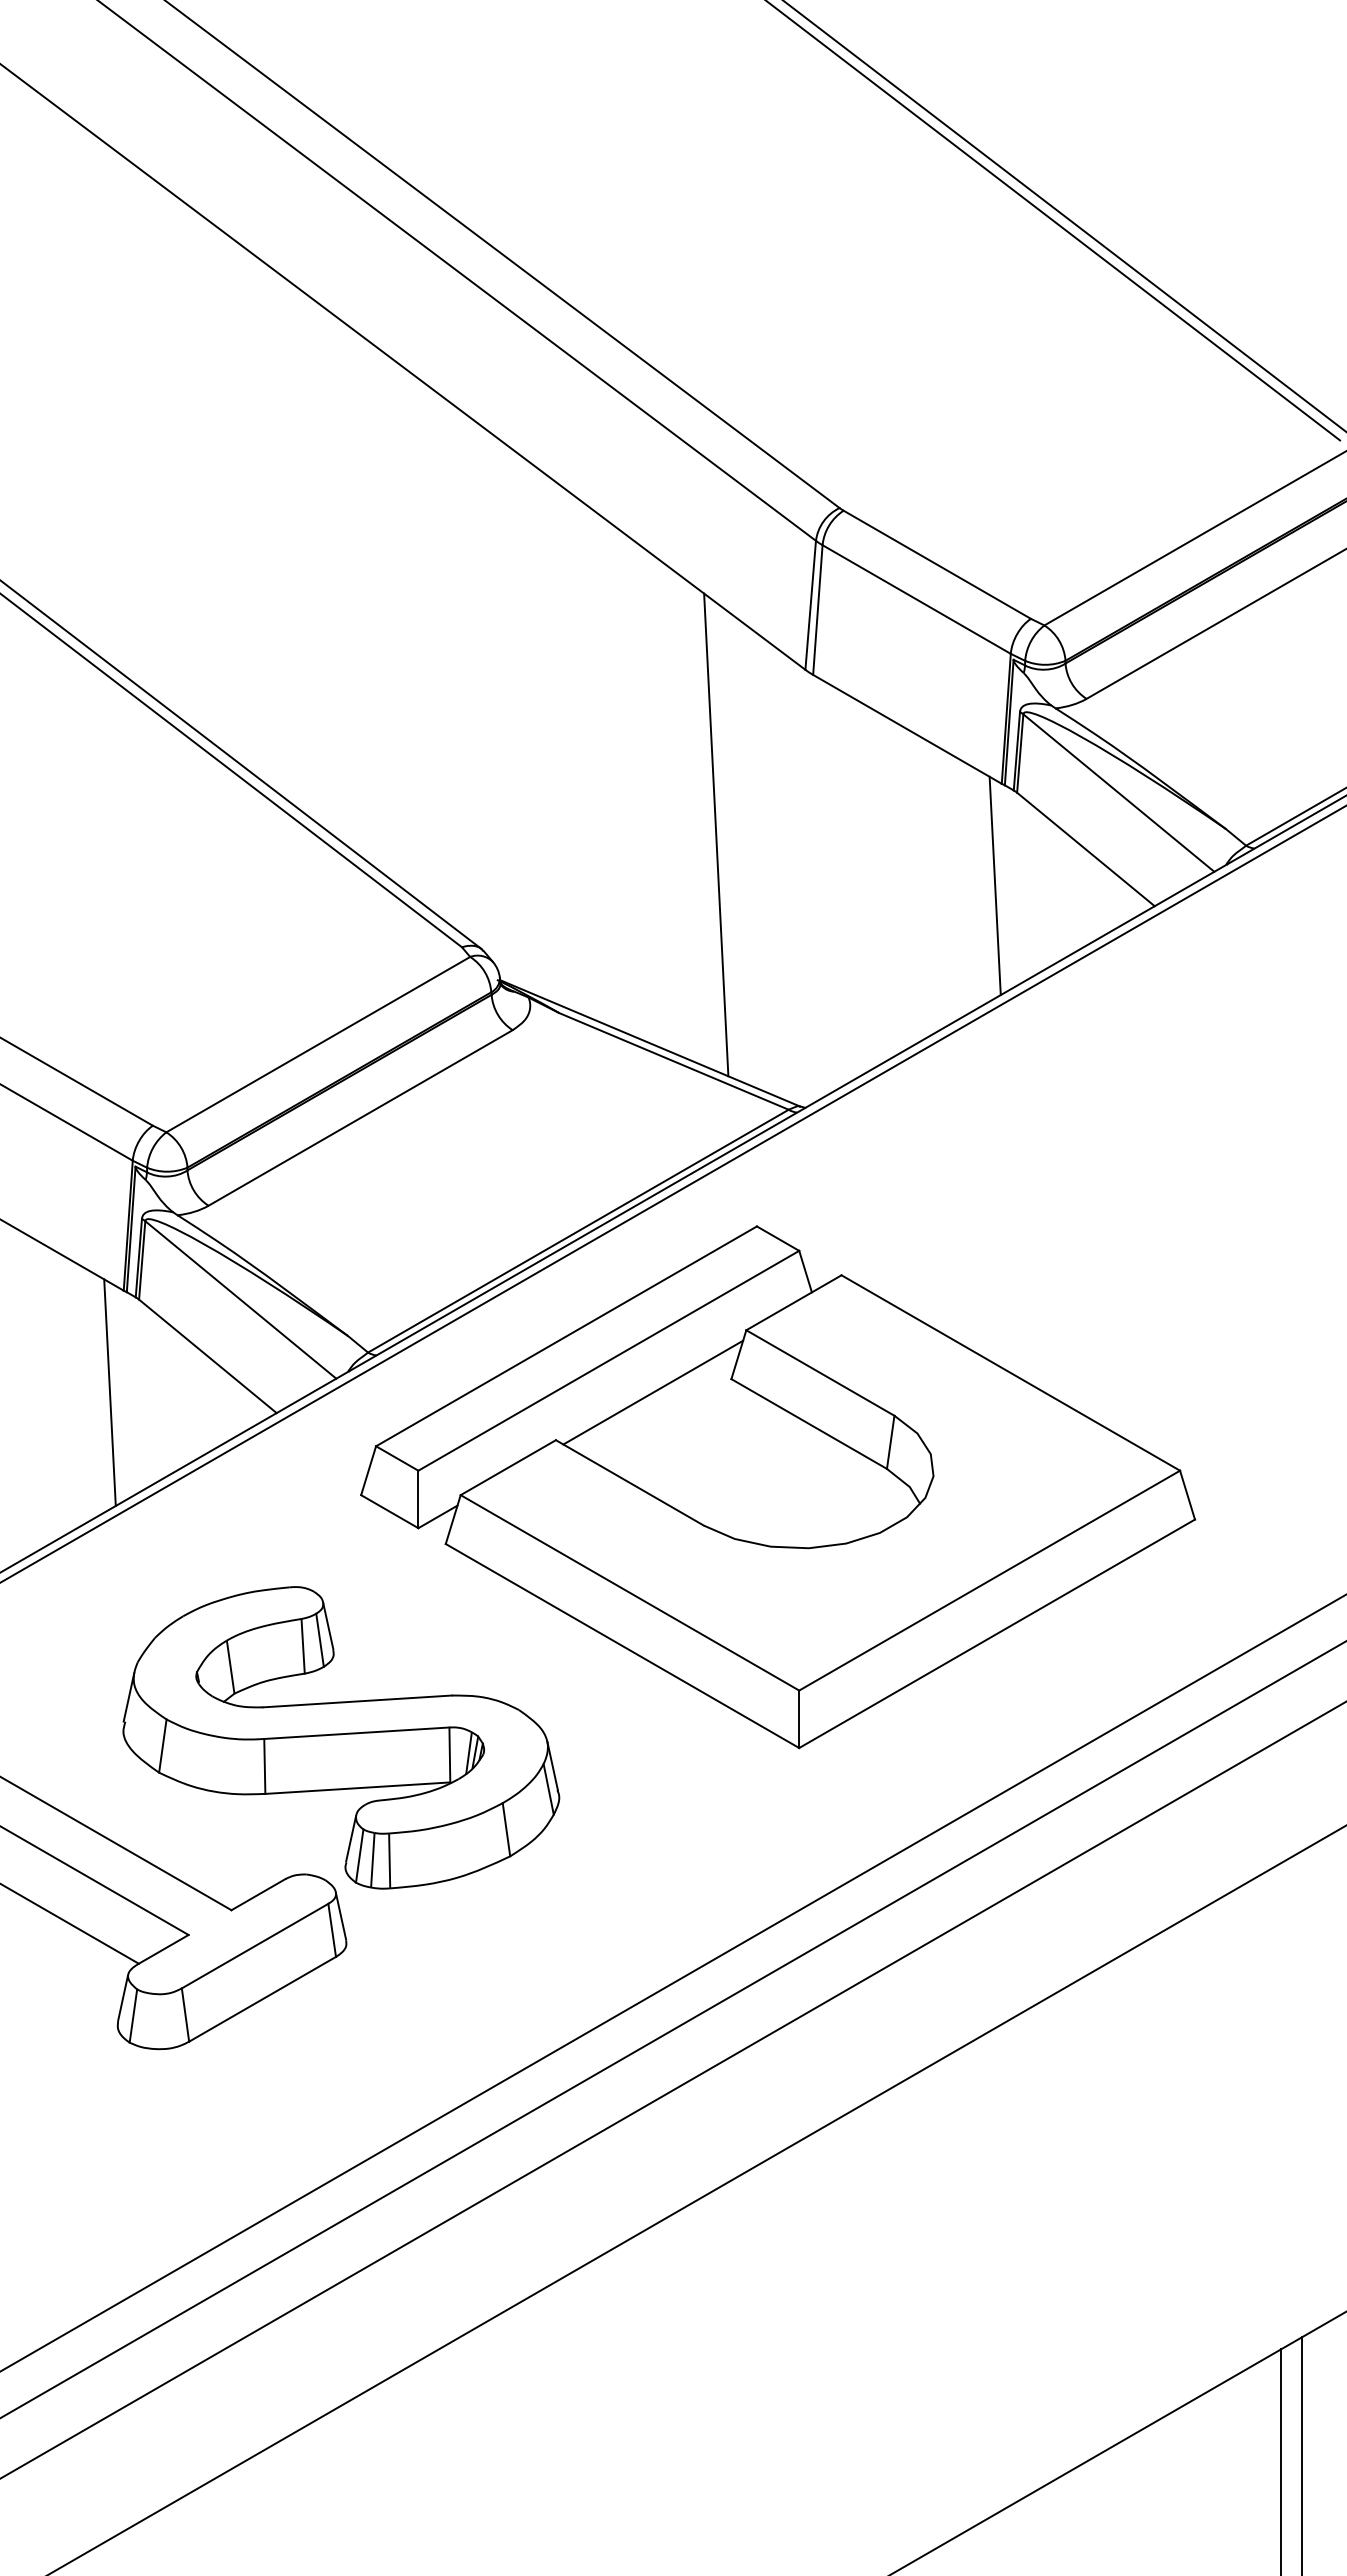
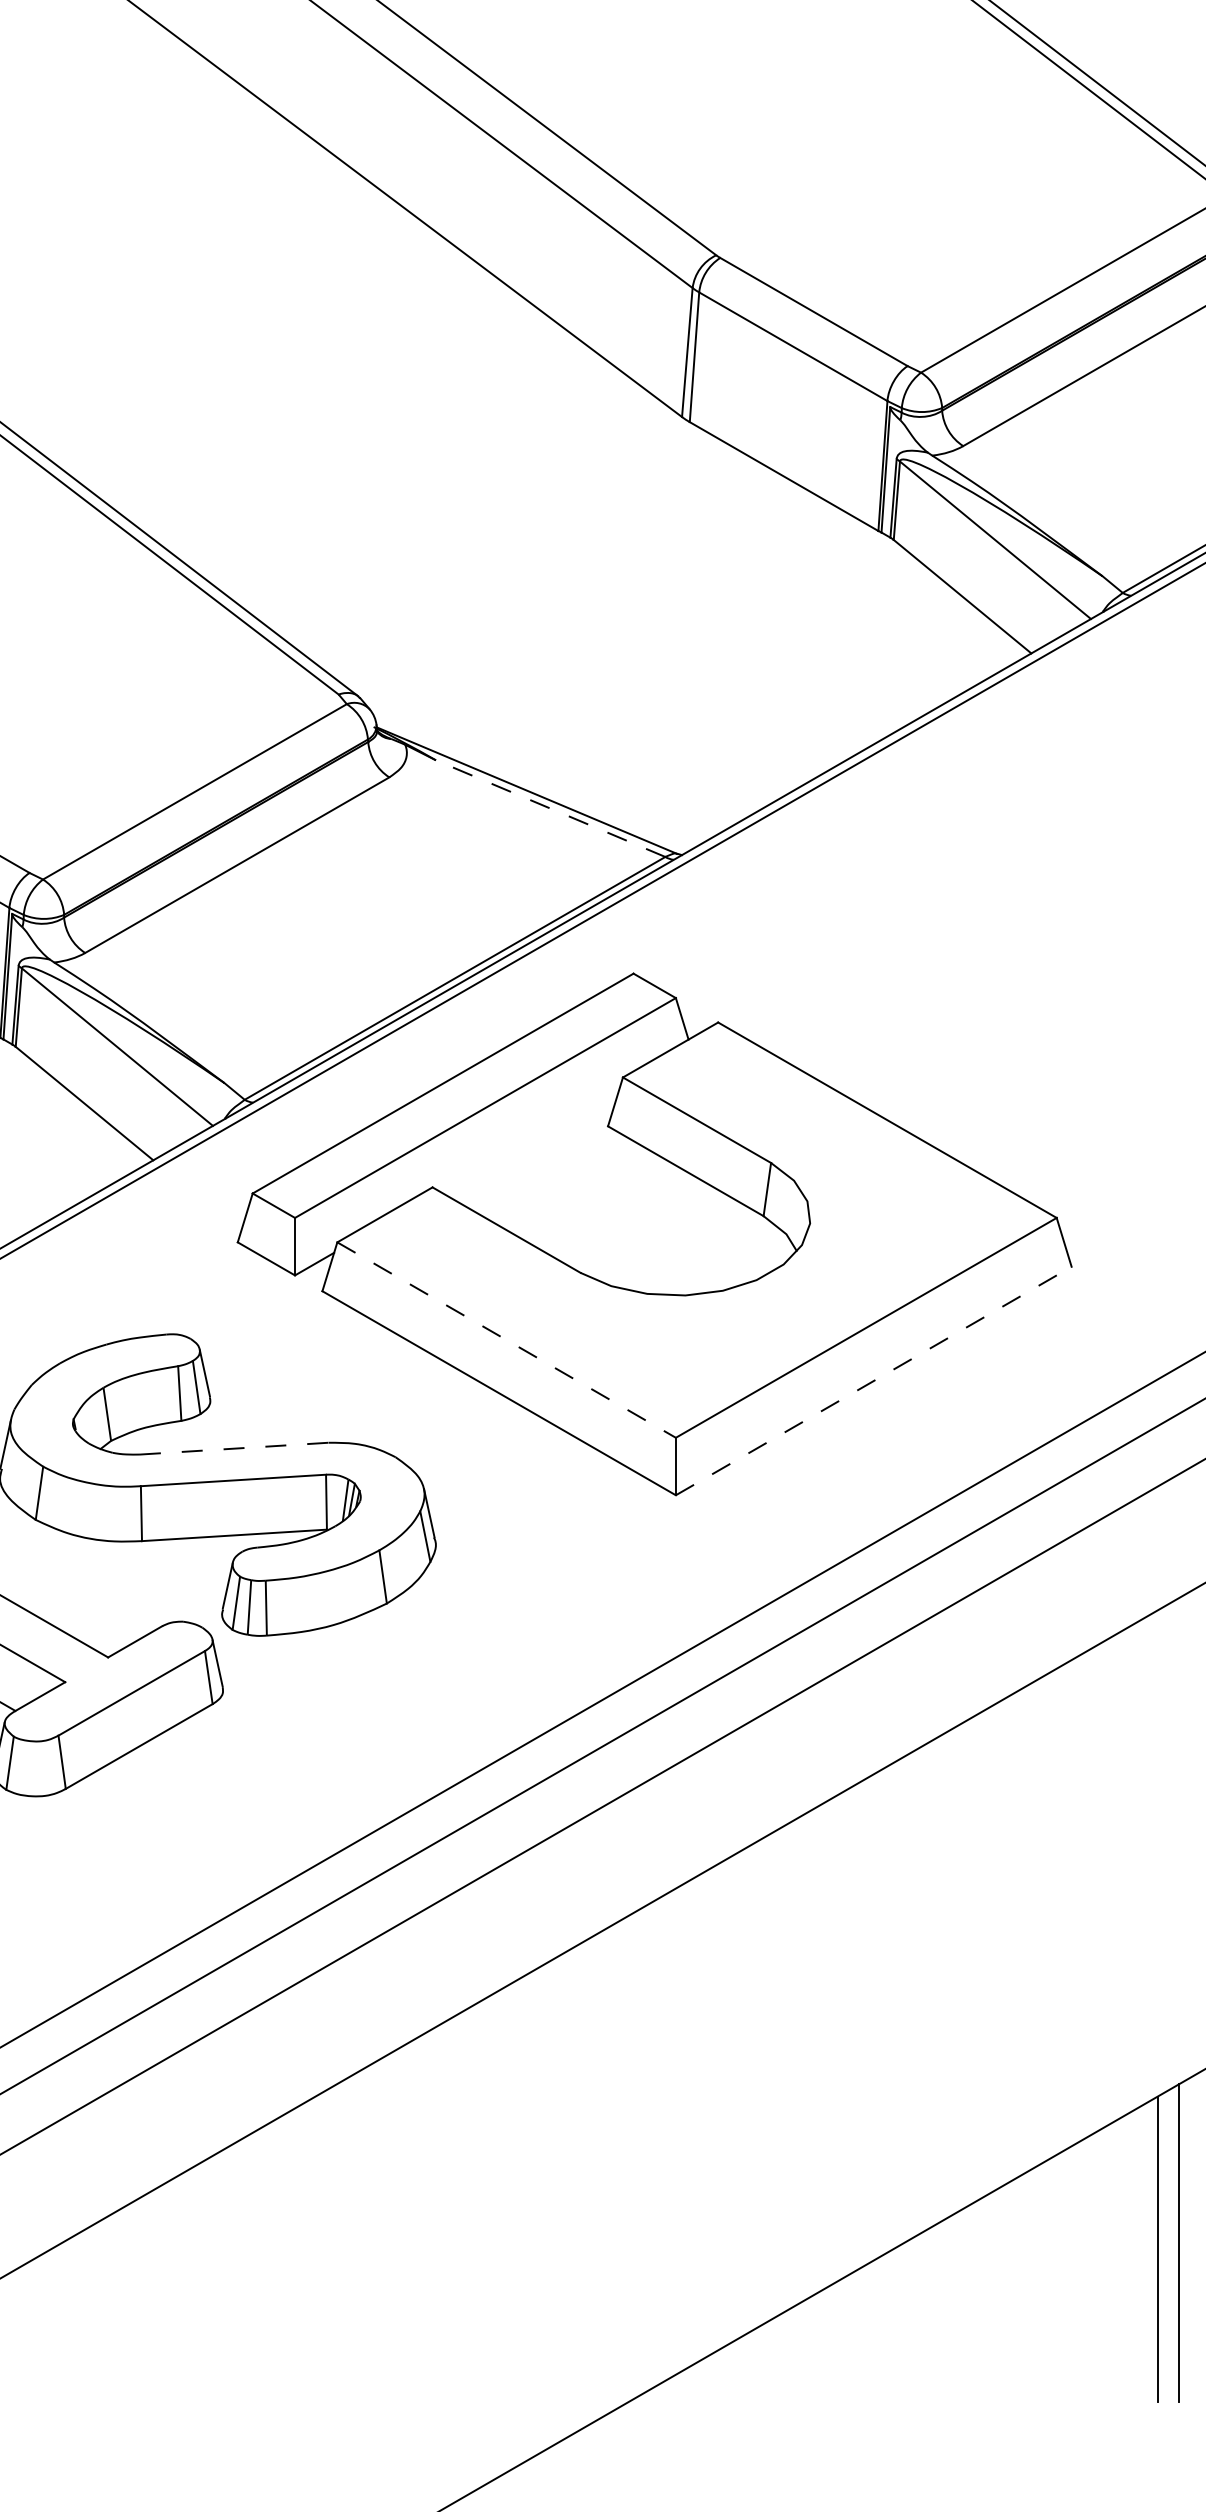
line: (716, 834) -> (593, 581), removed
line: (994, 885) -> (871, 632), removed
line: (673, 1061) -> (550, 808), solid -> dashed
line: (653, 1392) -> (530, 1139), removed
line: (630, 1593) -> (507, 1340), solid -> dashed
line: (997, 1633) -> (874, 1380), solid -> dashed
line: (358, 1701) -> (235, 1448), solid -> dashed

